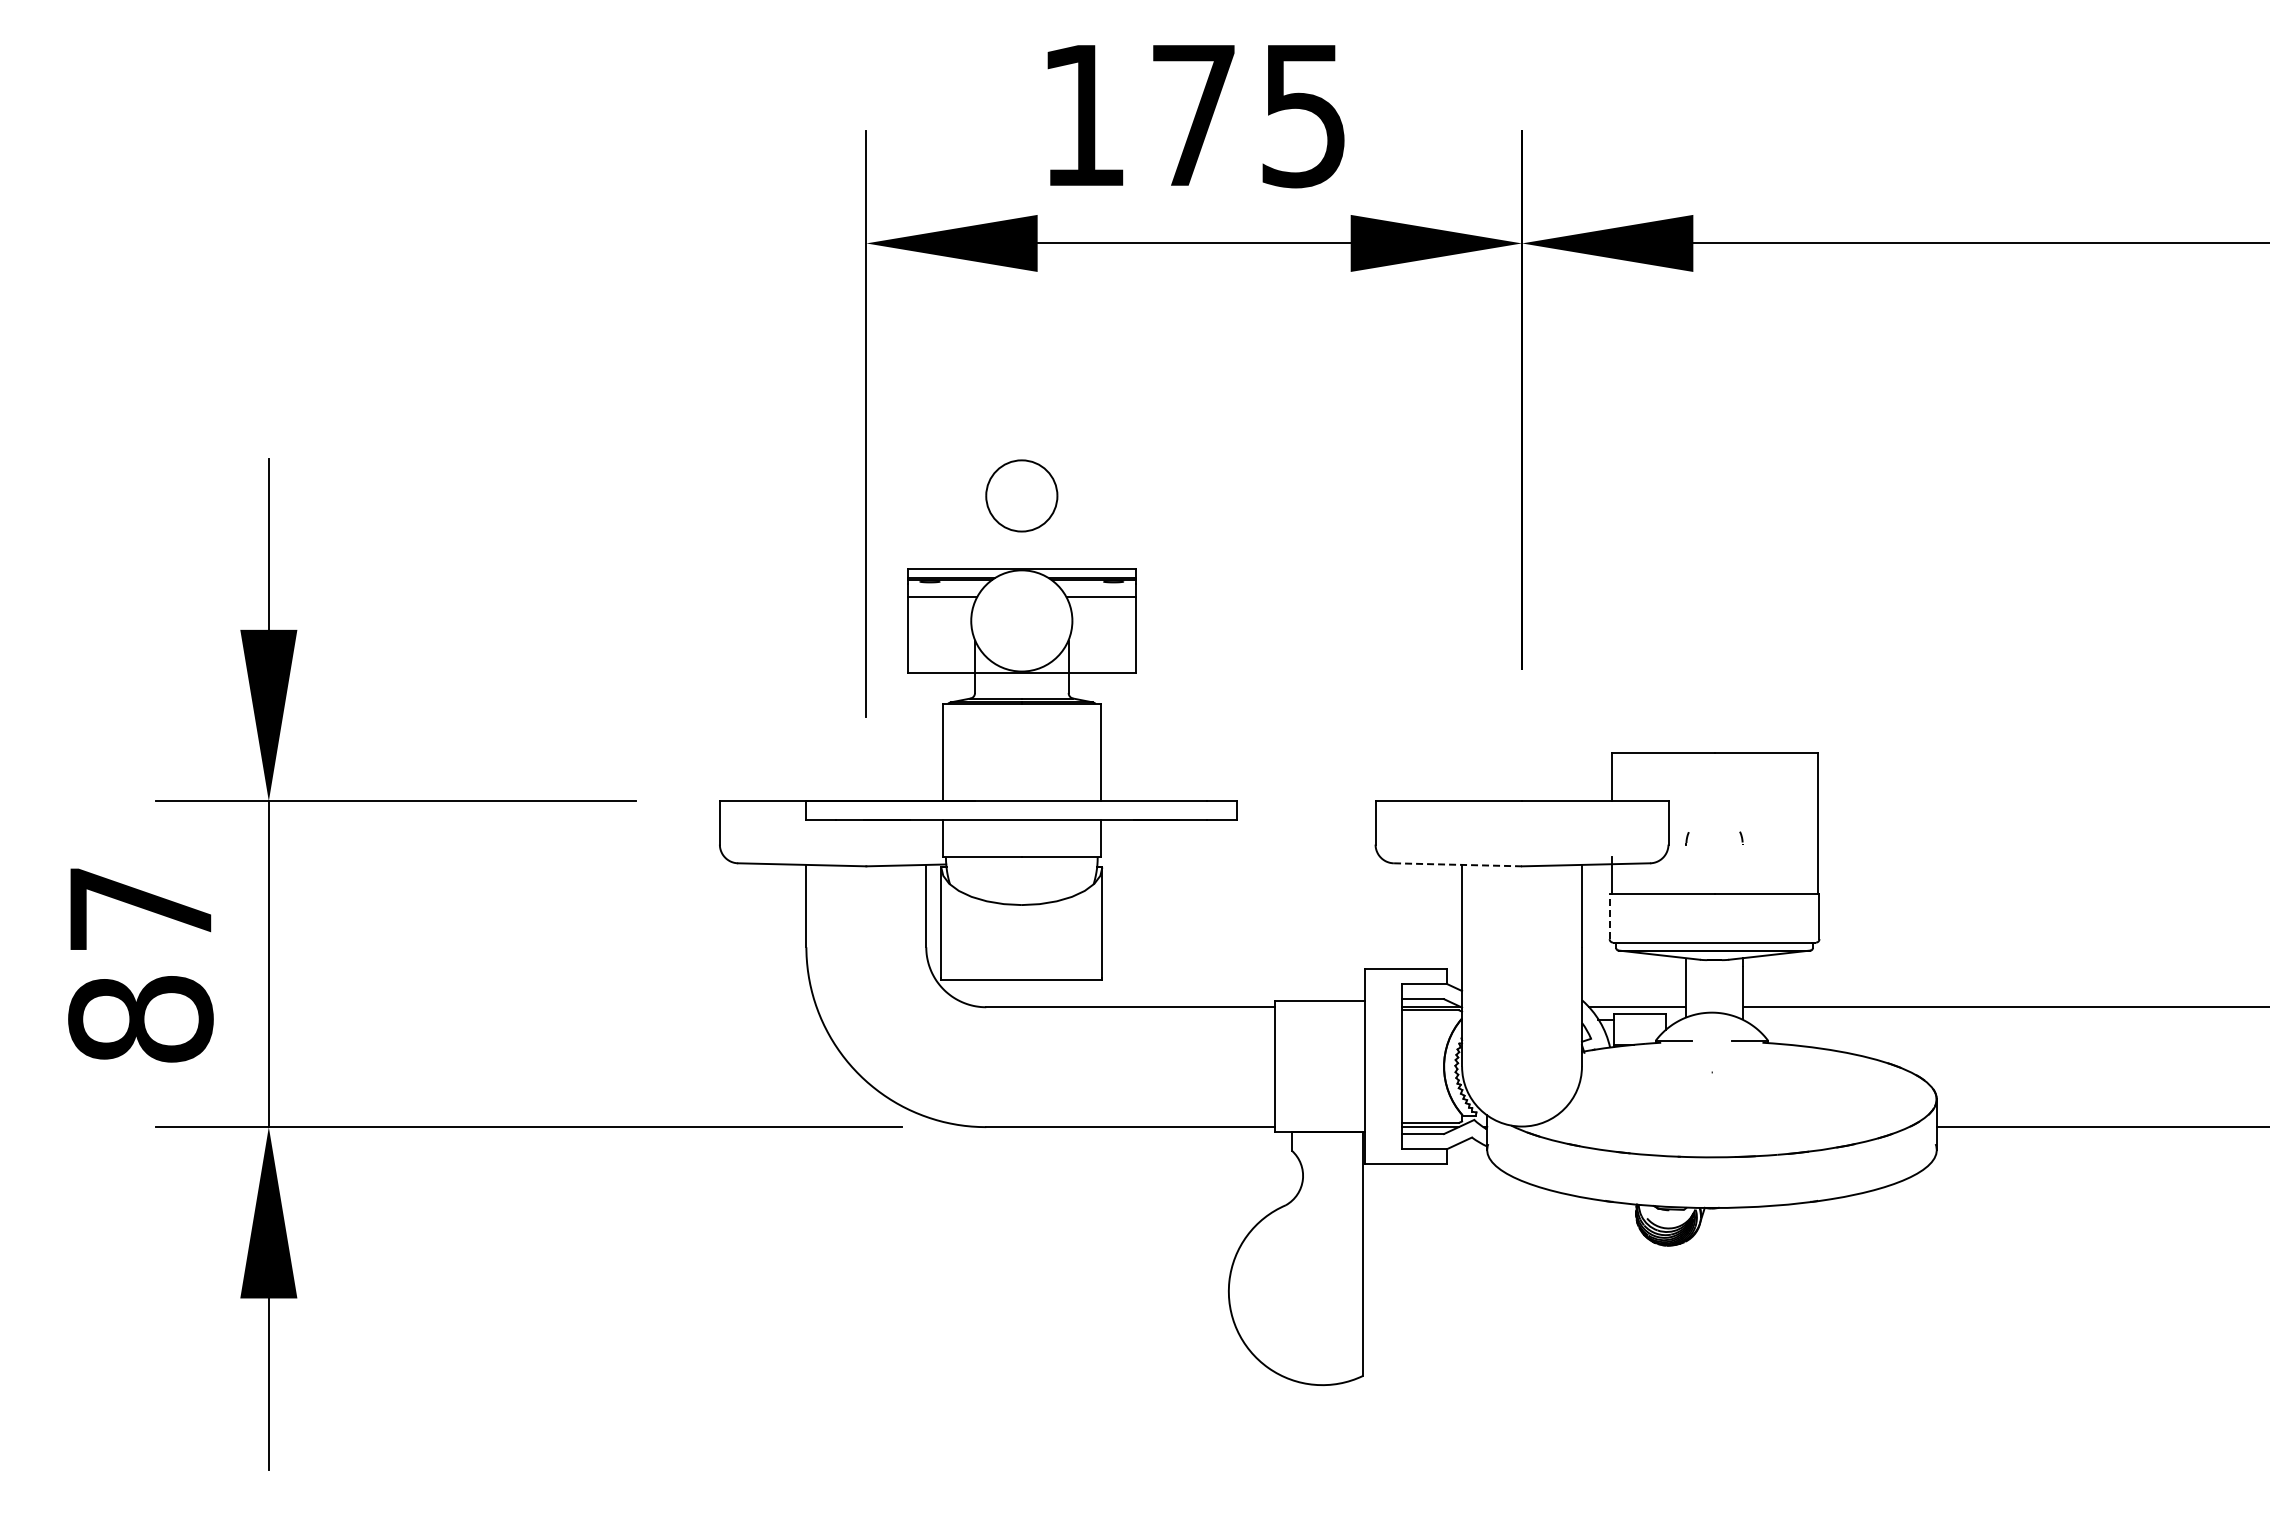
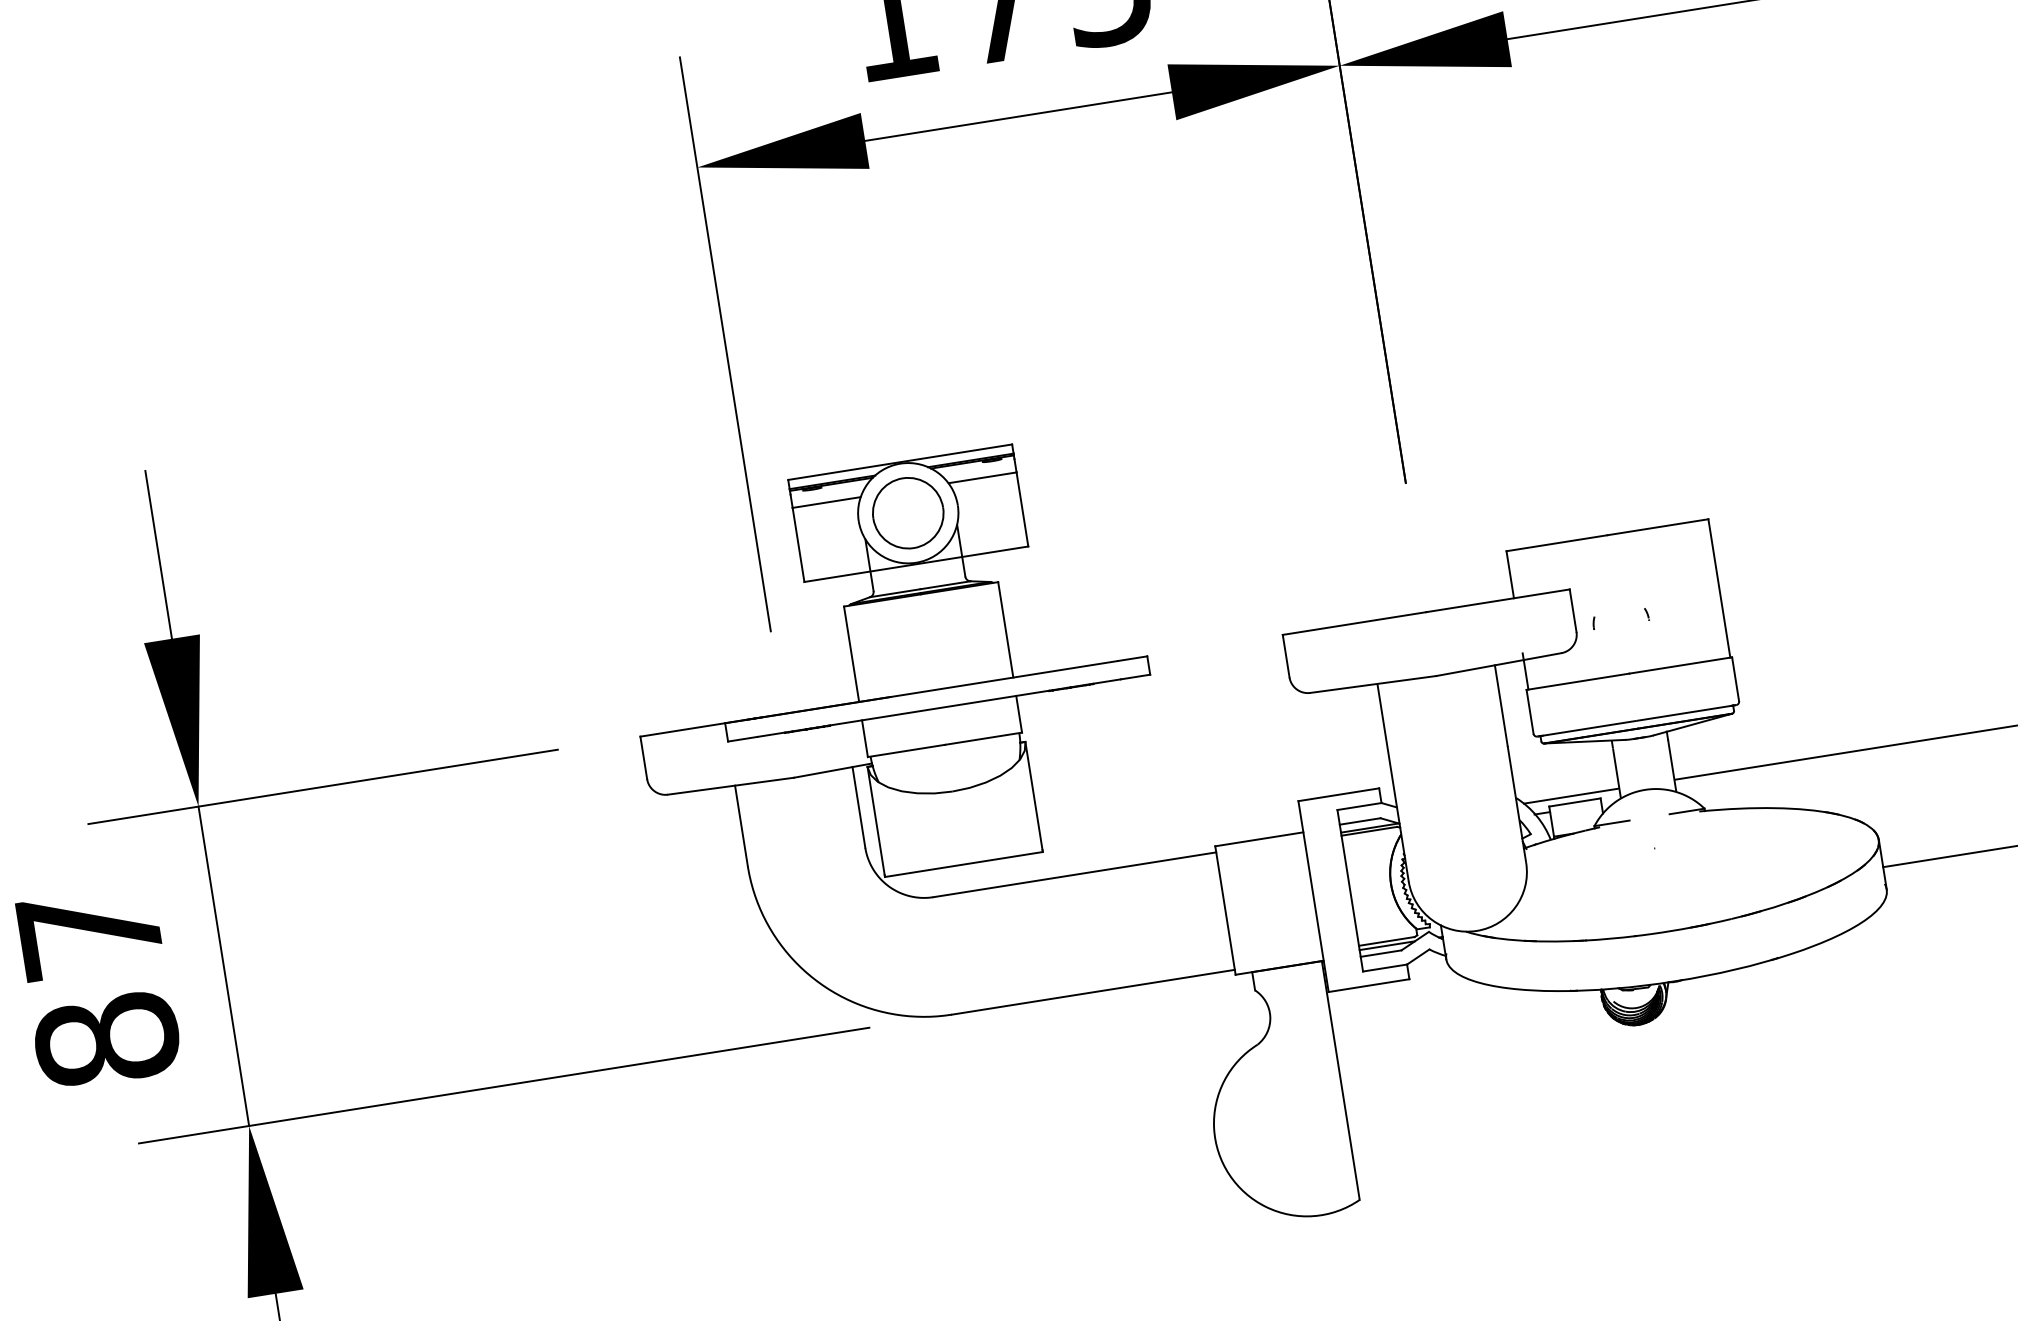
part: (1021, 495) -> (907, 512), moved
line: (1457, 864) -> (1372, 684), dashed -> solid
line: (1609, 916) -> (1529, 711), dashed -> solid

